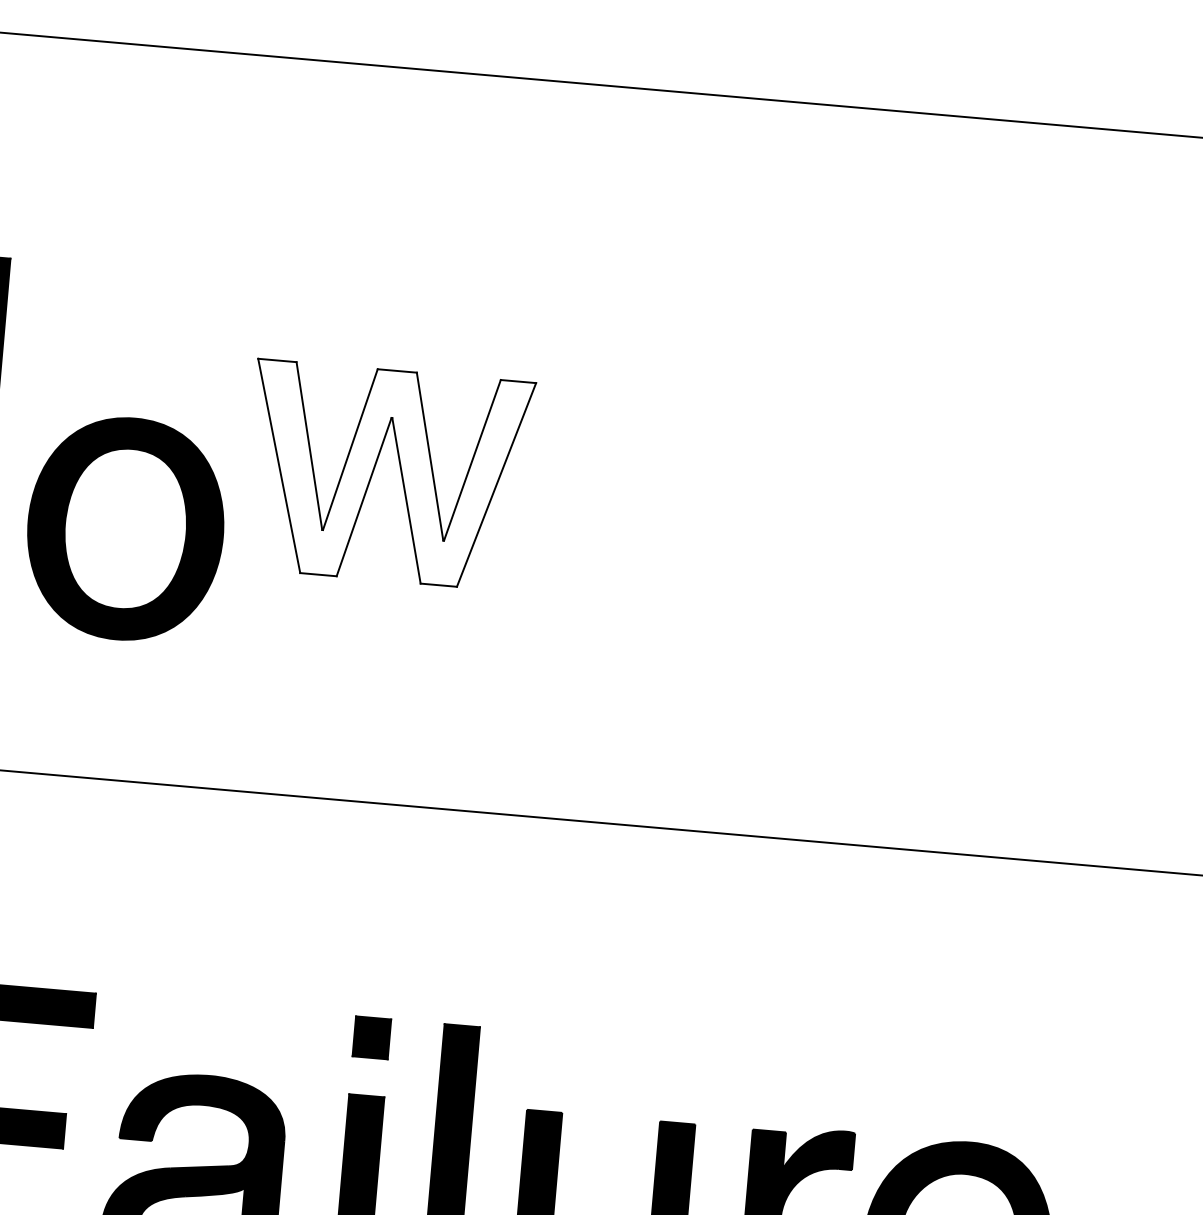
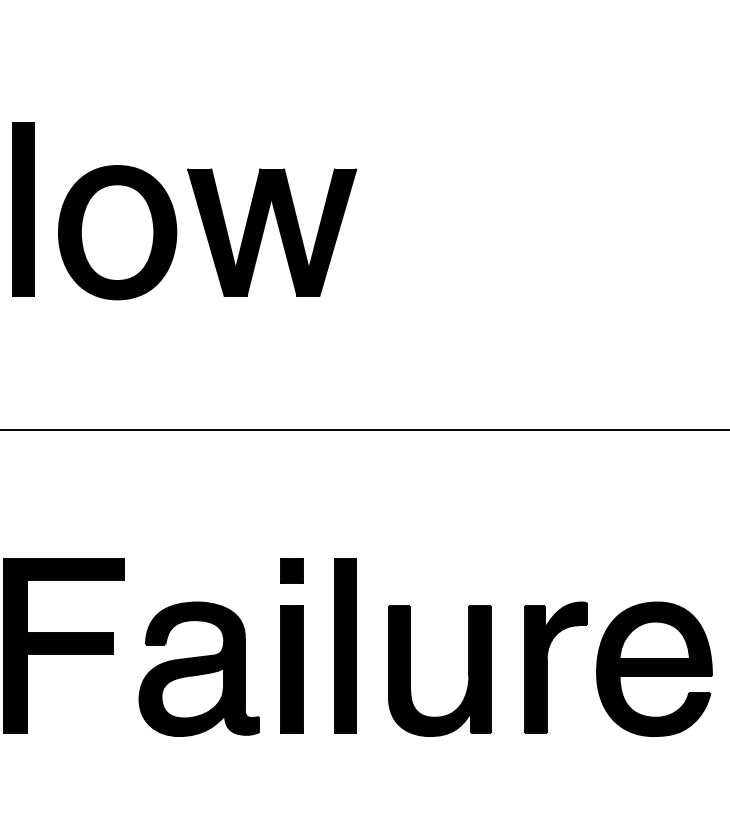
fill: (388, 475) -> (272, 232), added
part: (125, 528) -> (117, 232), moved

